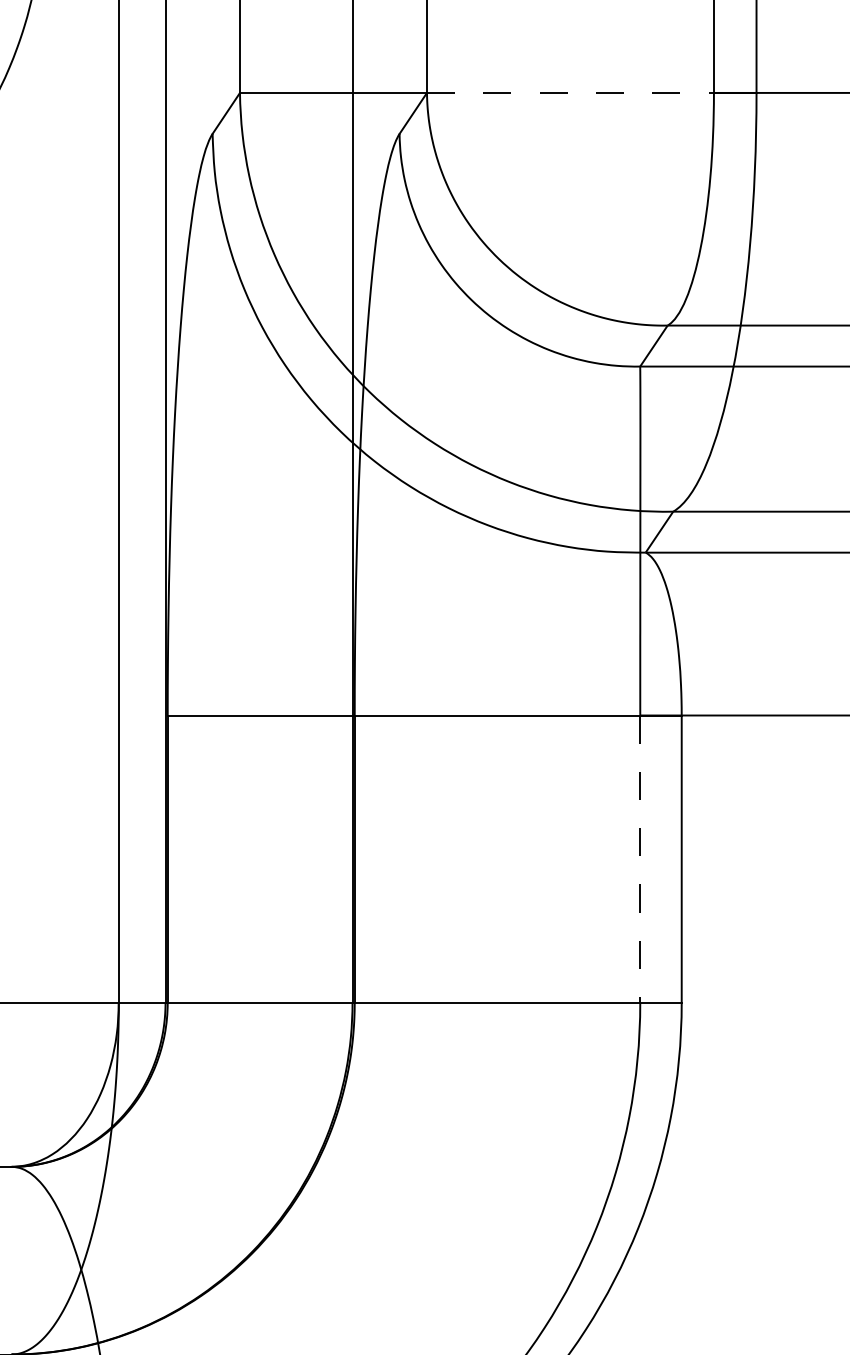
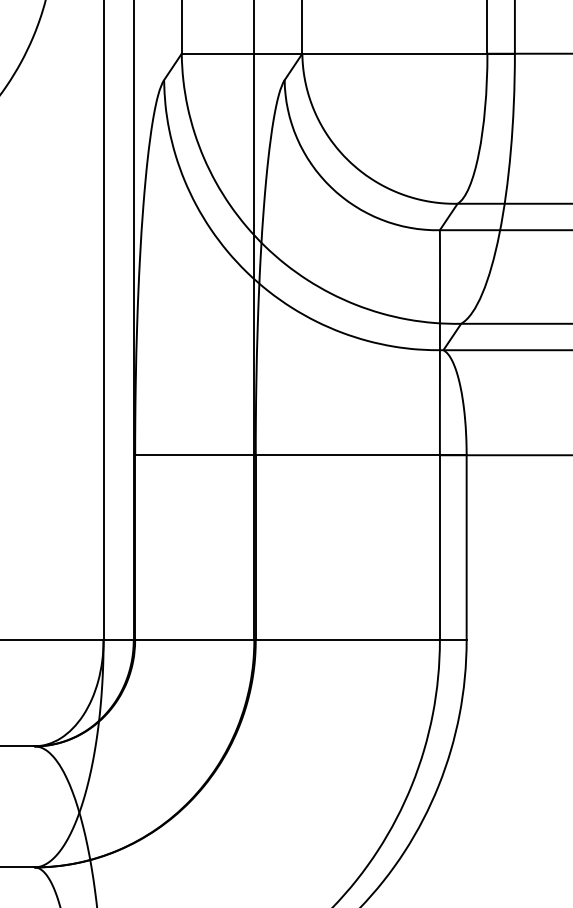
line: (569, 92) -> (394, 53), dashed -> solid
line: (639, 858) -> (439, 547), dashed -> solid

